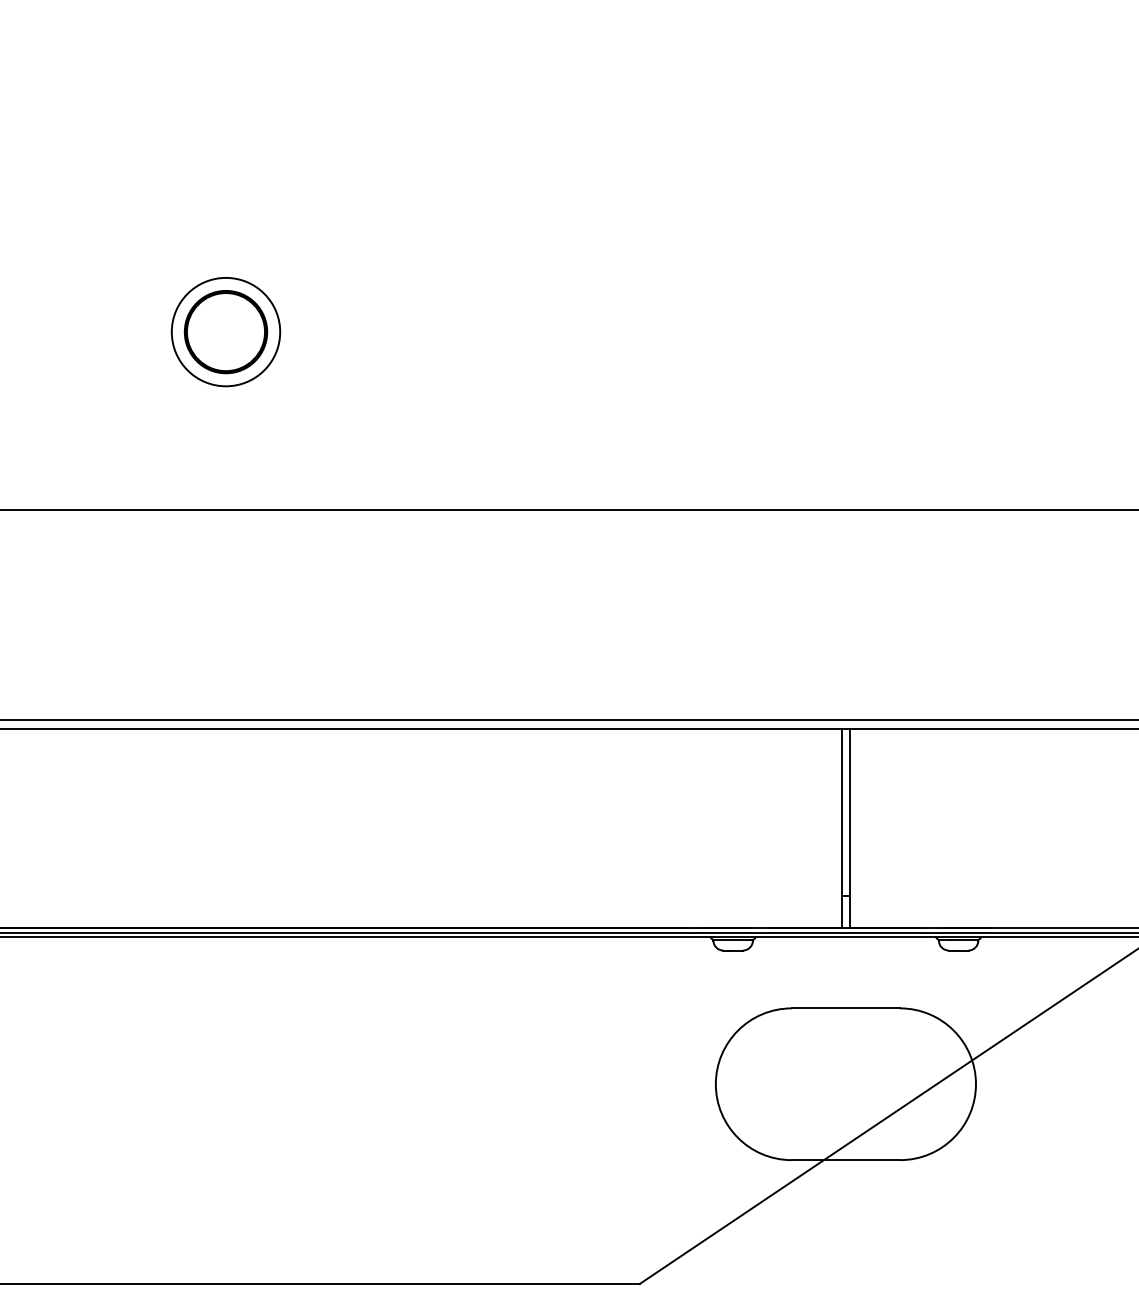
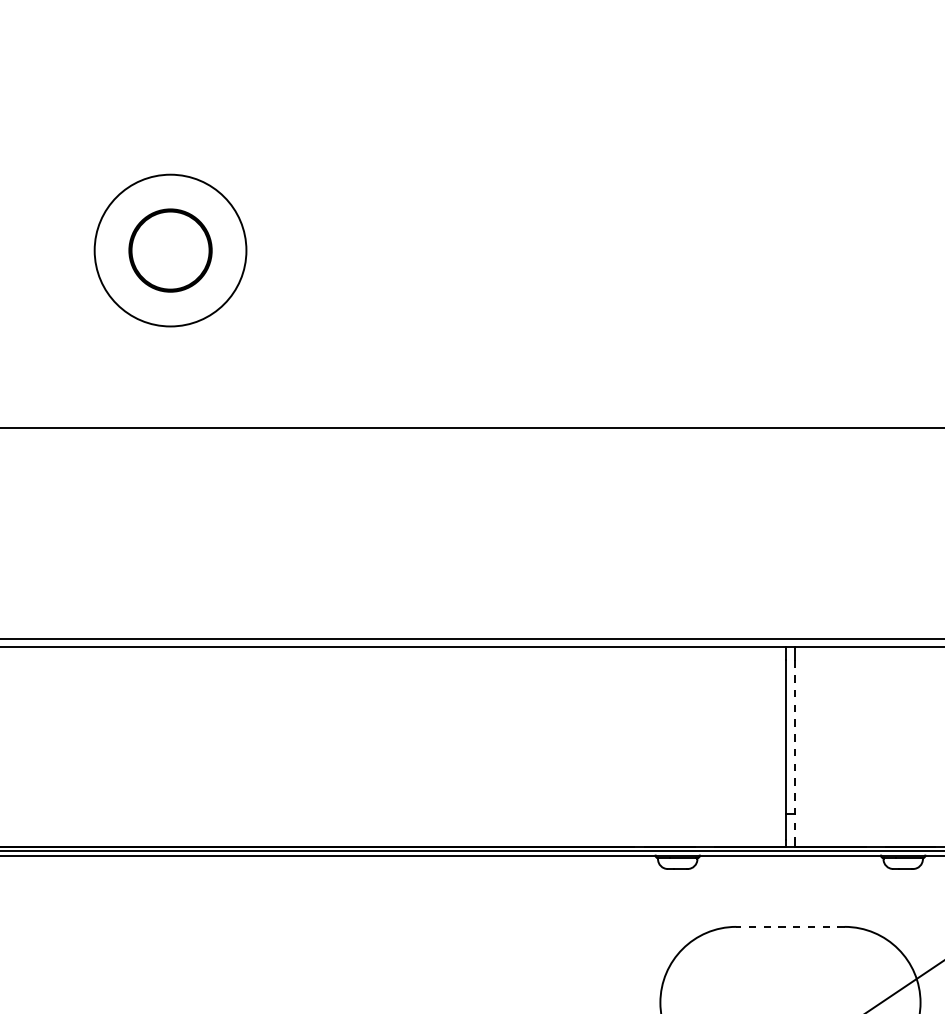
circle: (225, 331) -> (170, 249), size x1.4
line: (850, 831) -> (795, 749), solid -> dashed
line: (845, 1008) -> (790, 926), solid -> dashed

